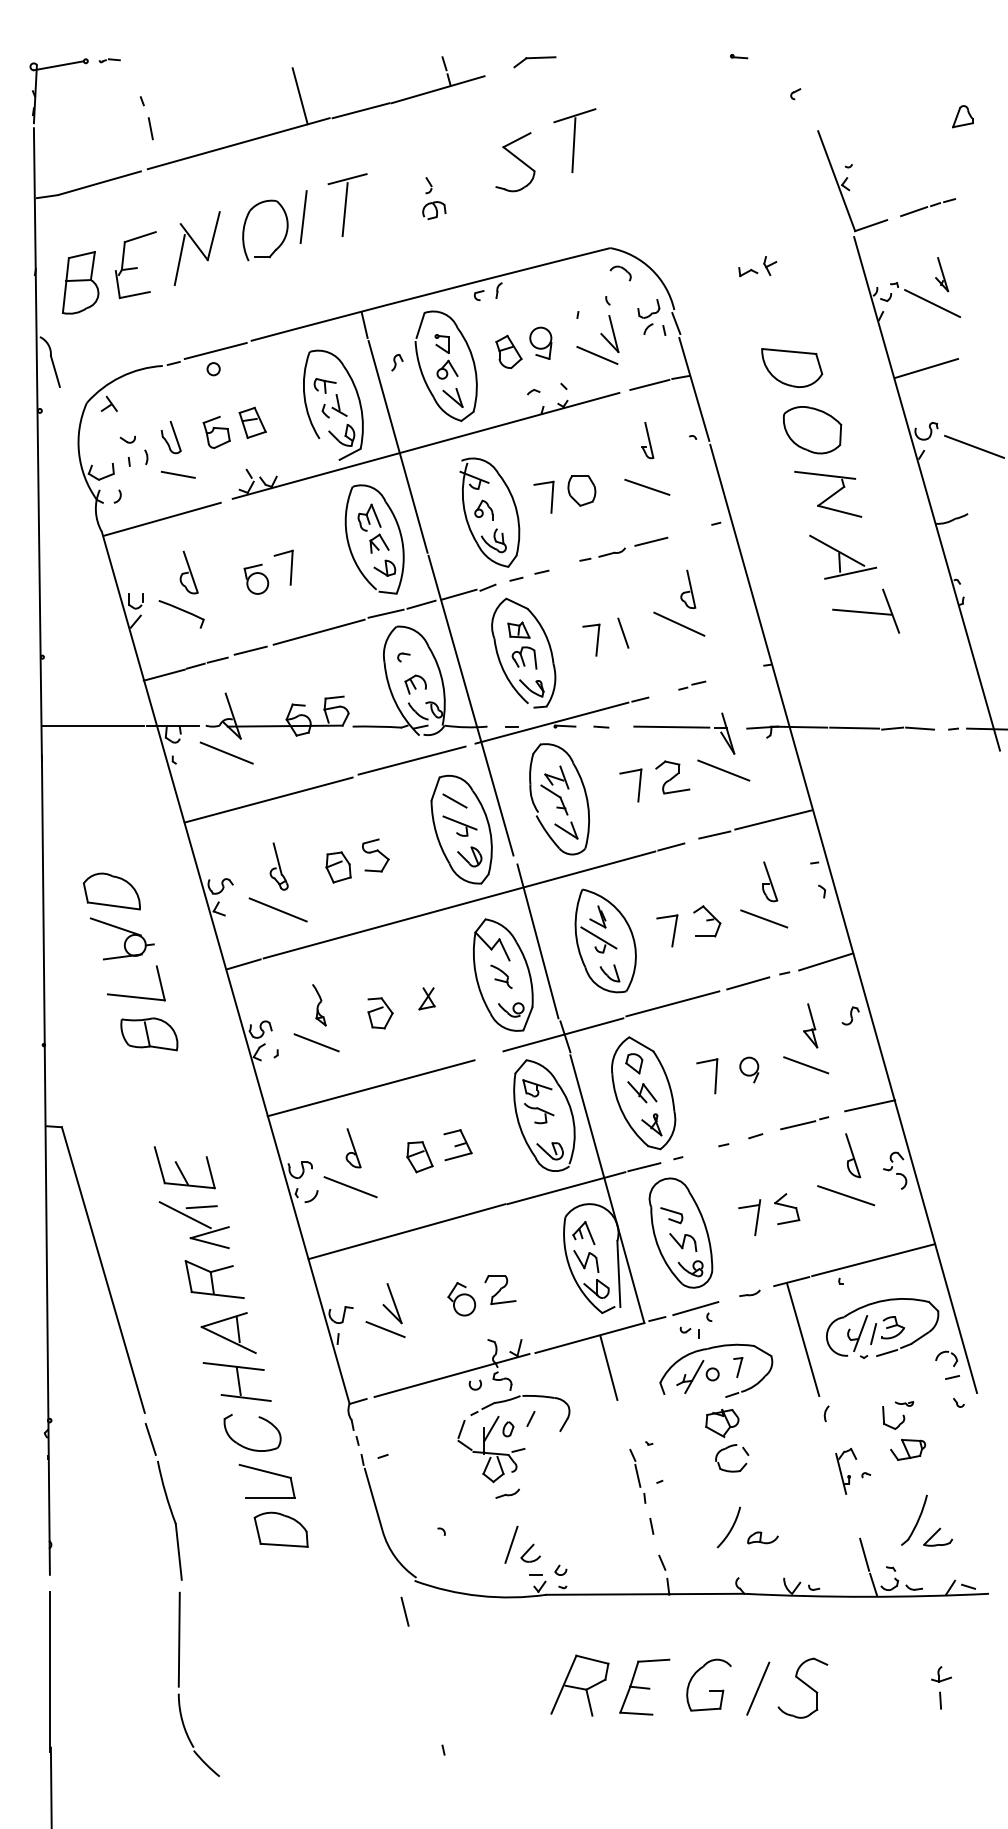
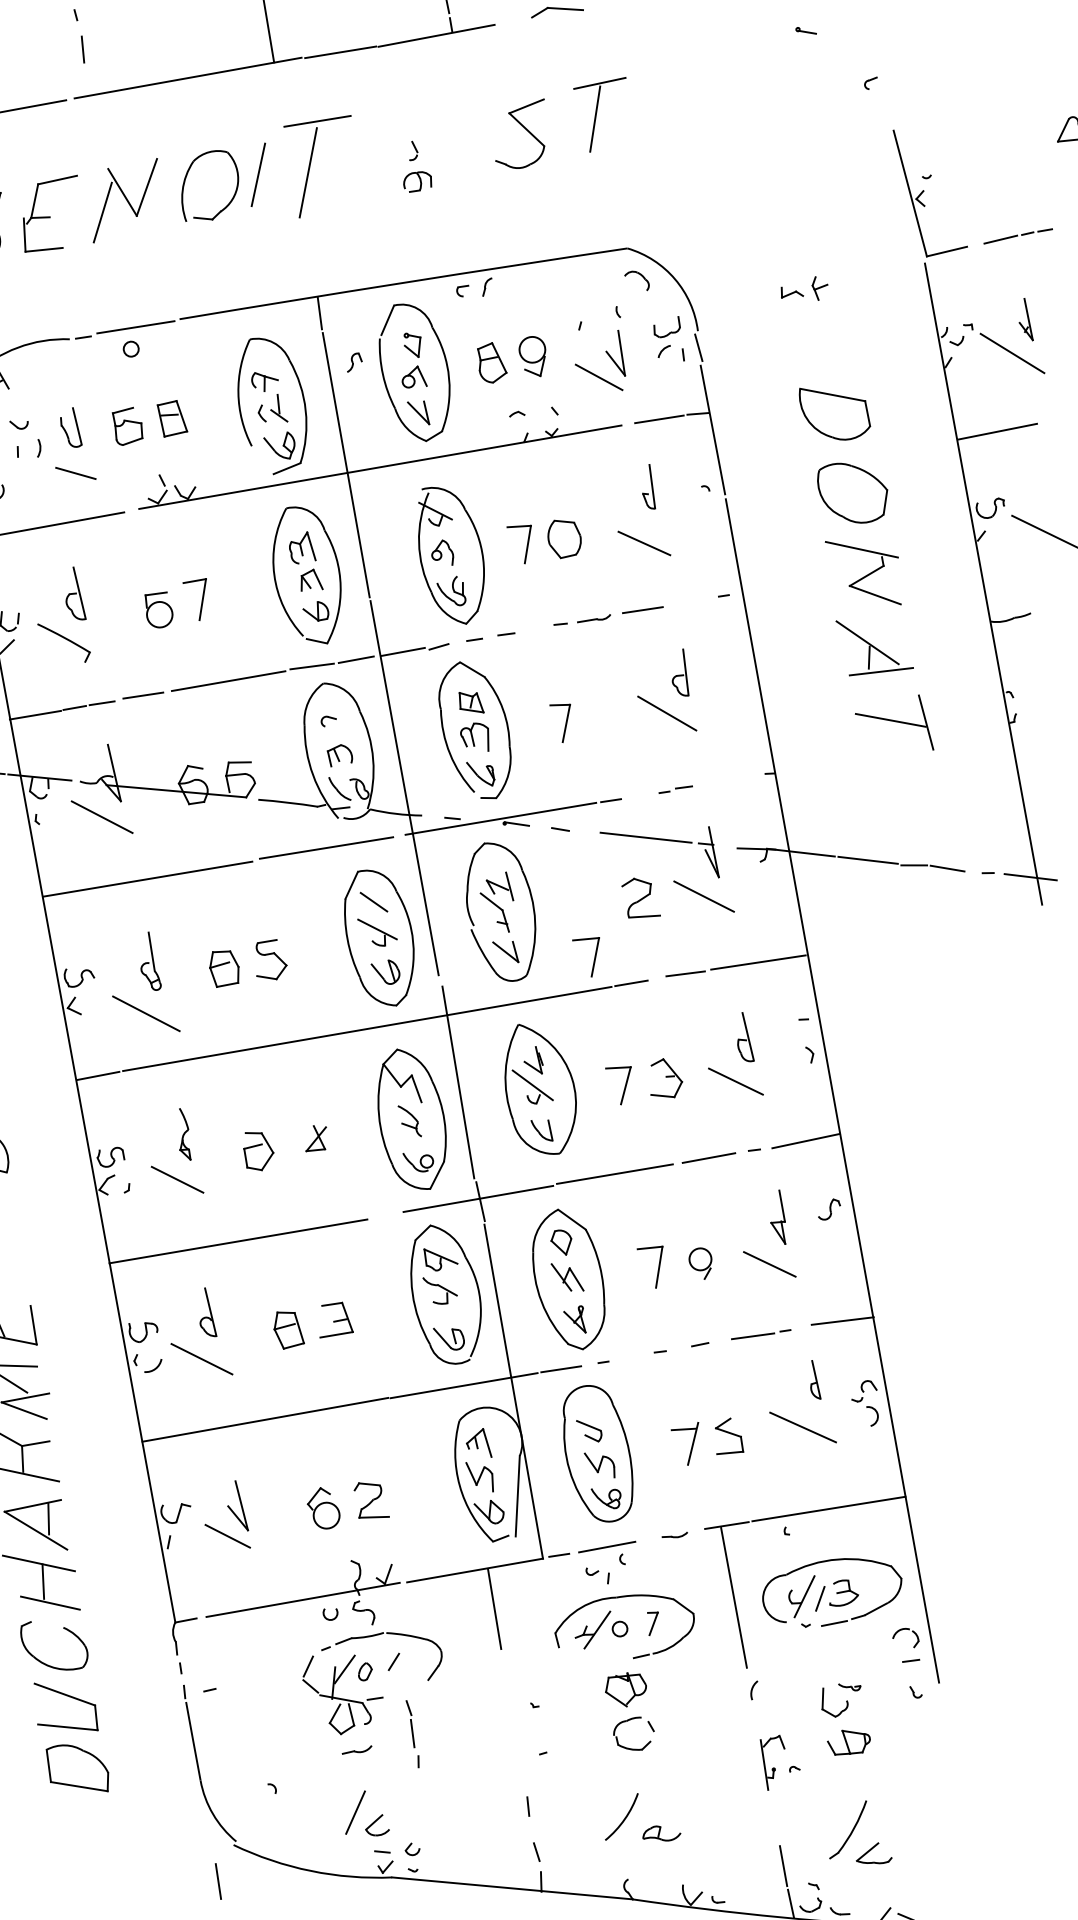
part: (347, 204) -> (313, 164), size x1.4
line: (623, 632) -> (598, 717), removed
part: (638, 786) -> (593, 958), moved
part: (853, 1155) -> (816, 1379), size x0.7
part: (637, 1475) -> (412, 1733), moved

